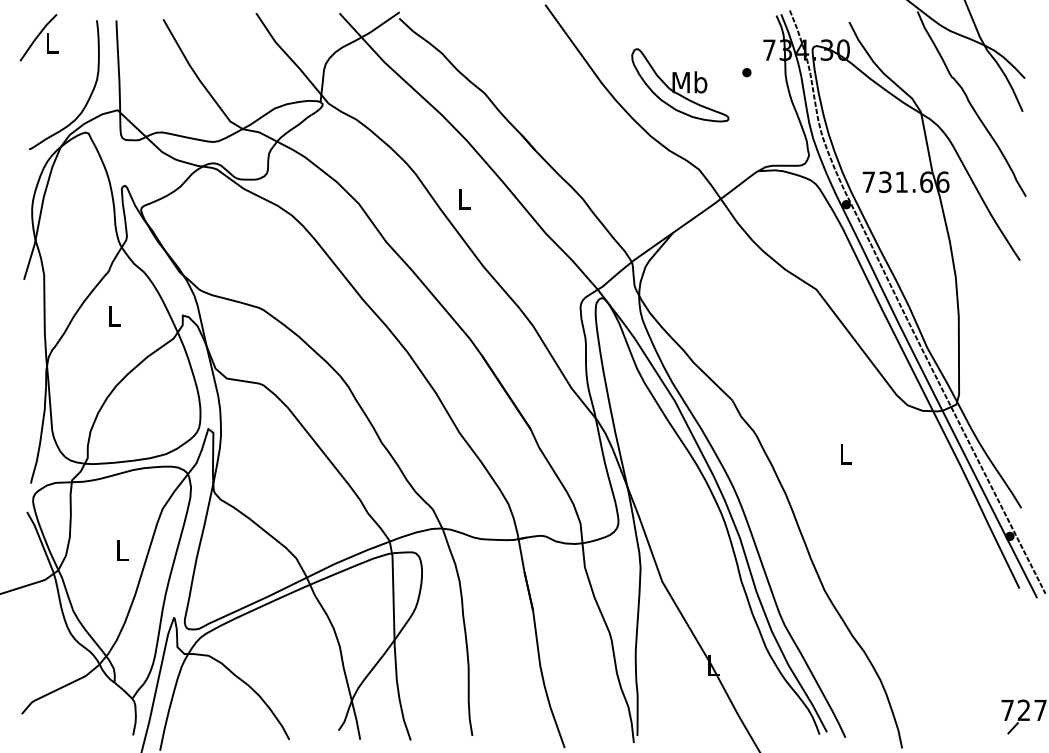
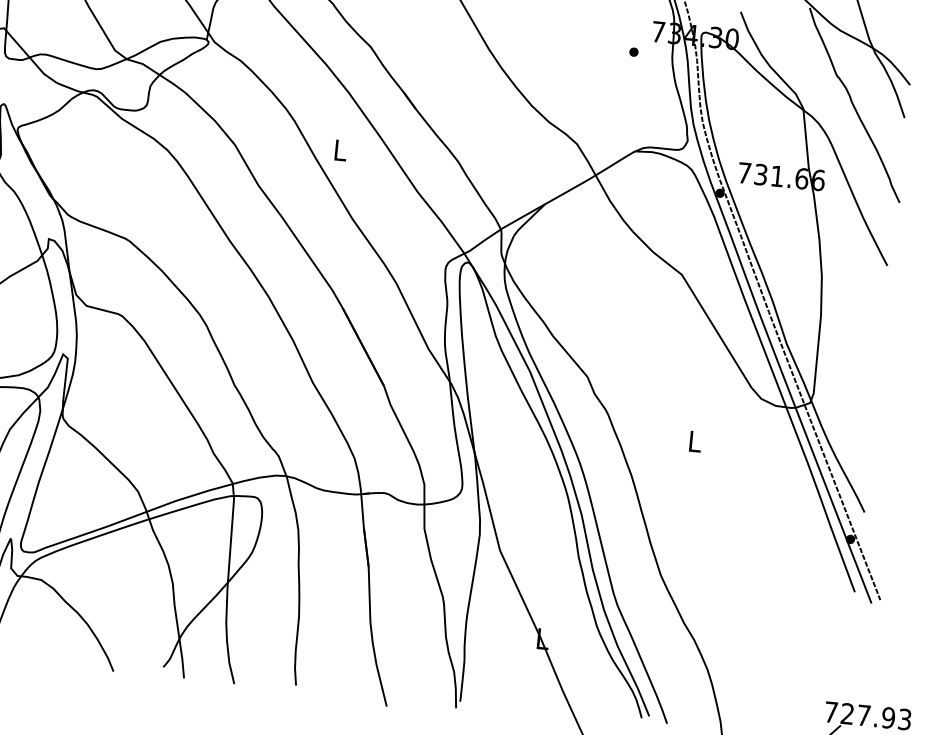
part: (680, 85) -> (566, 58), removed

